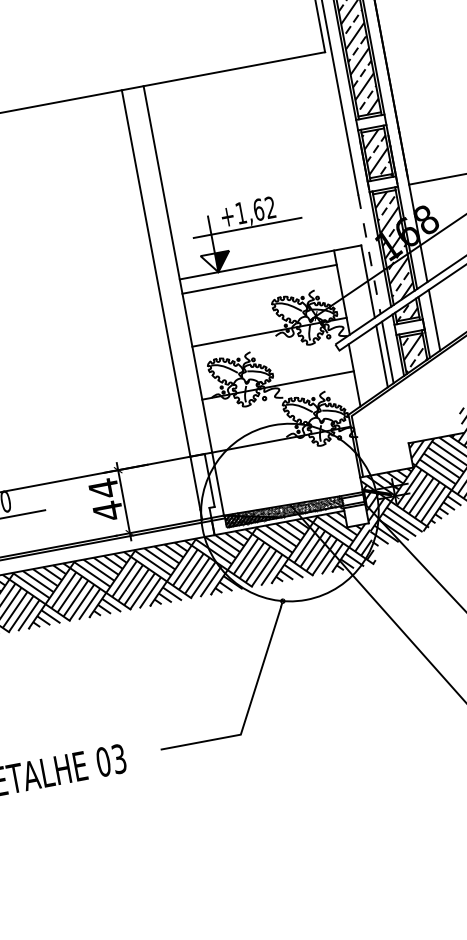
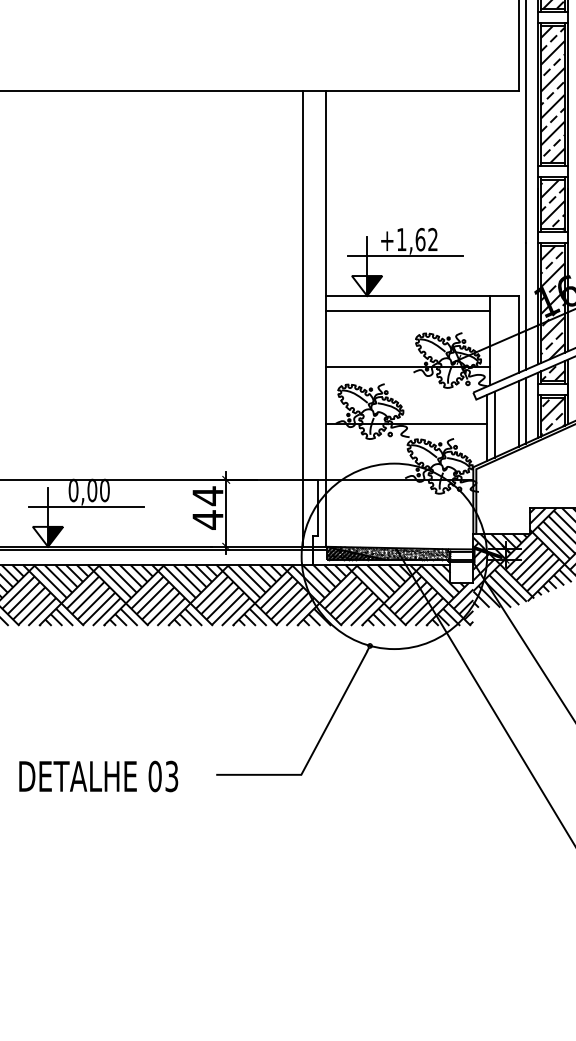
line: (369, 255) -> (525, 307), dashed -> solid
line: (360, 370) -> (494, 424), added

